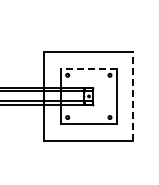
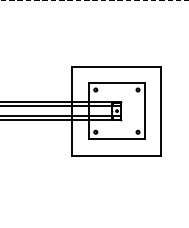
line: (88, 68) -> (116, 83), dashed -> solid
line: (132, 95) -> (160, 110), dashed -> solid

